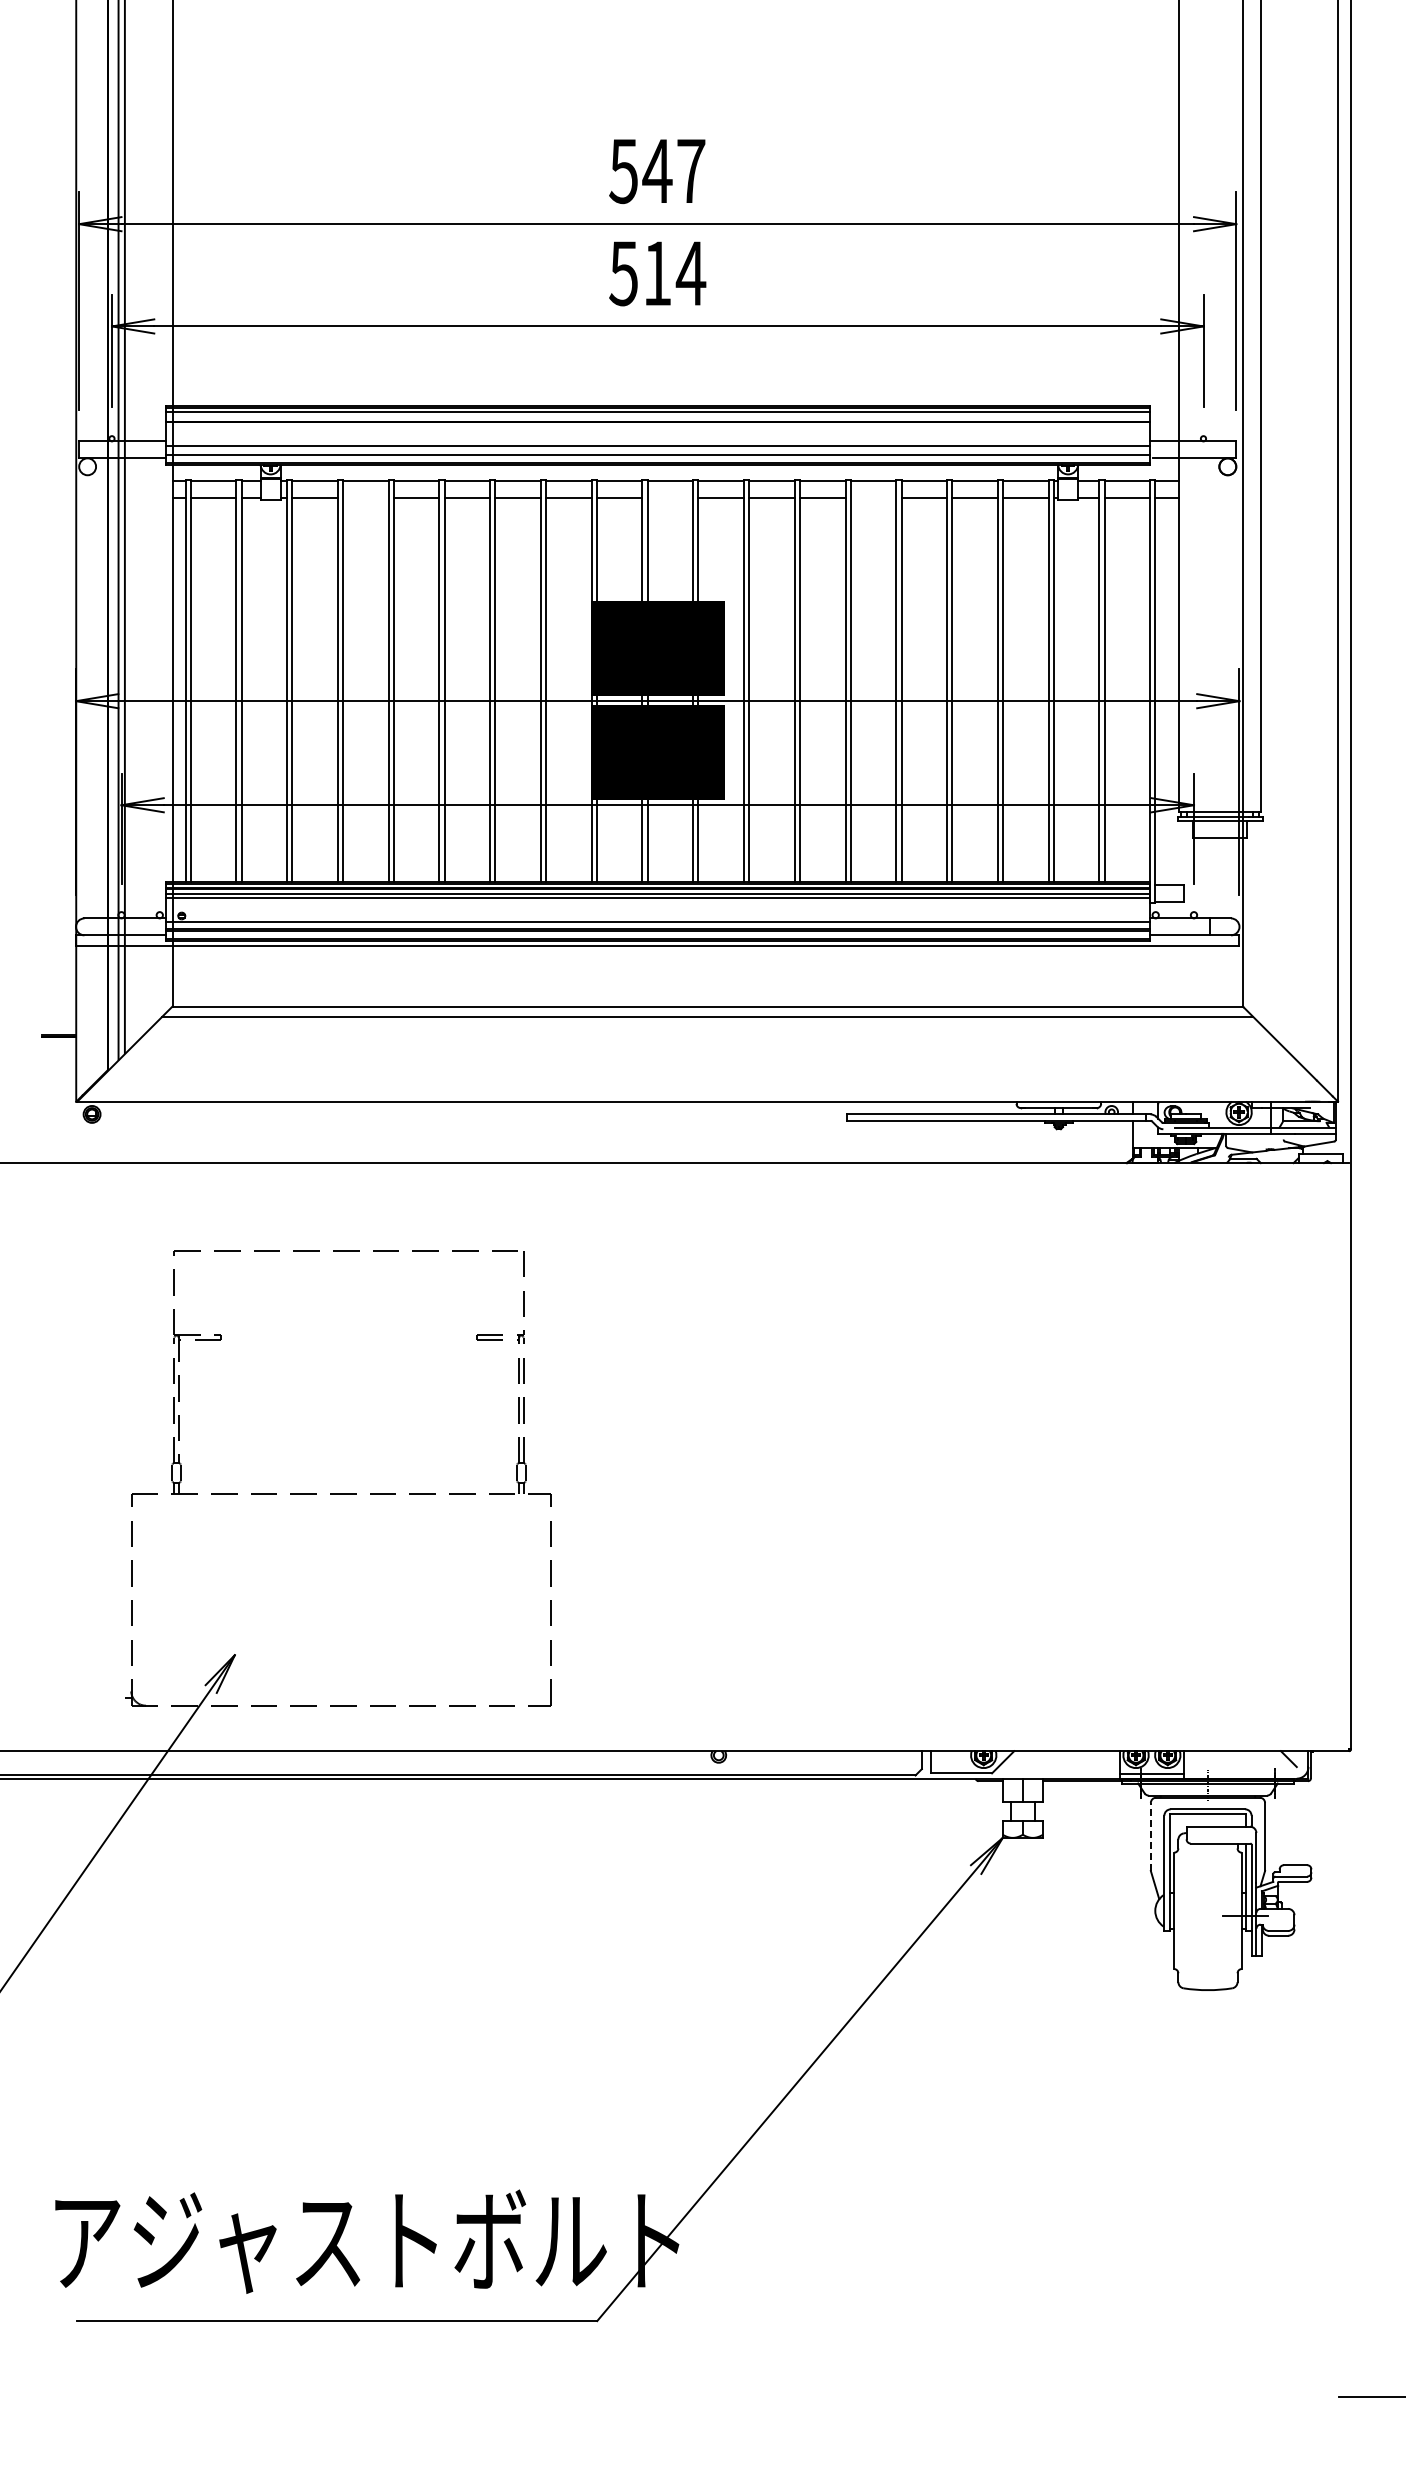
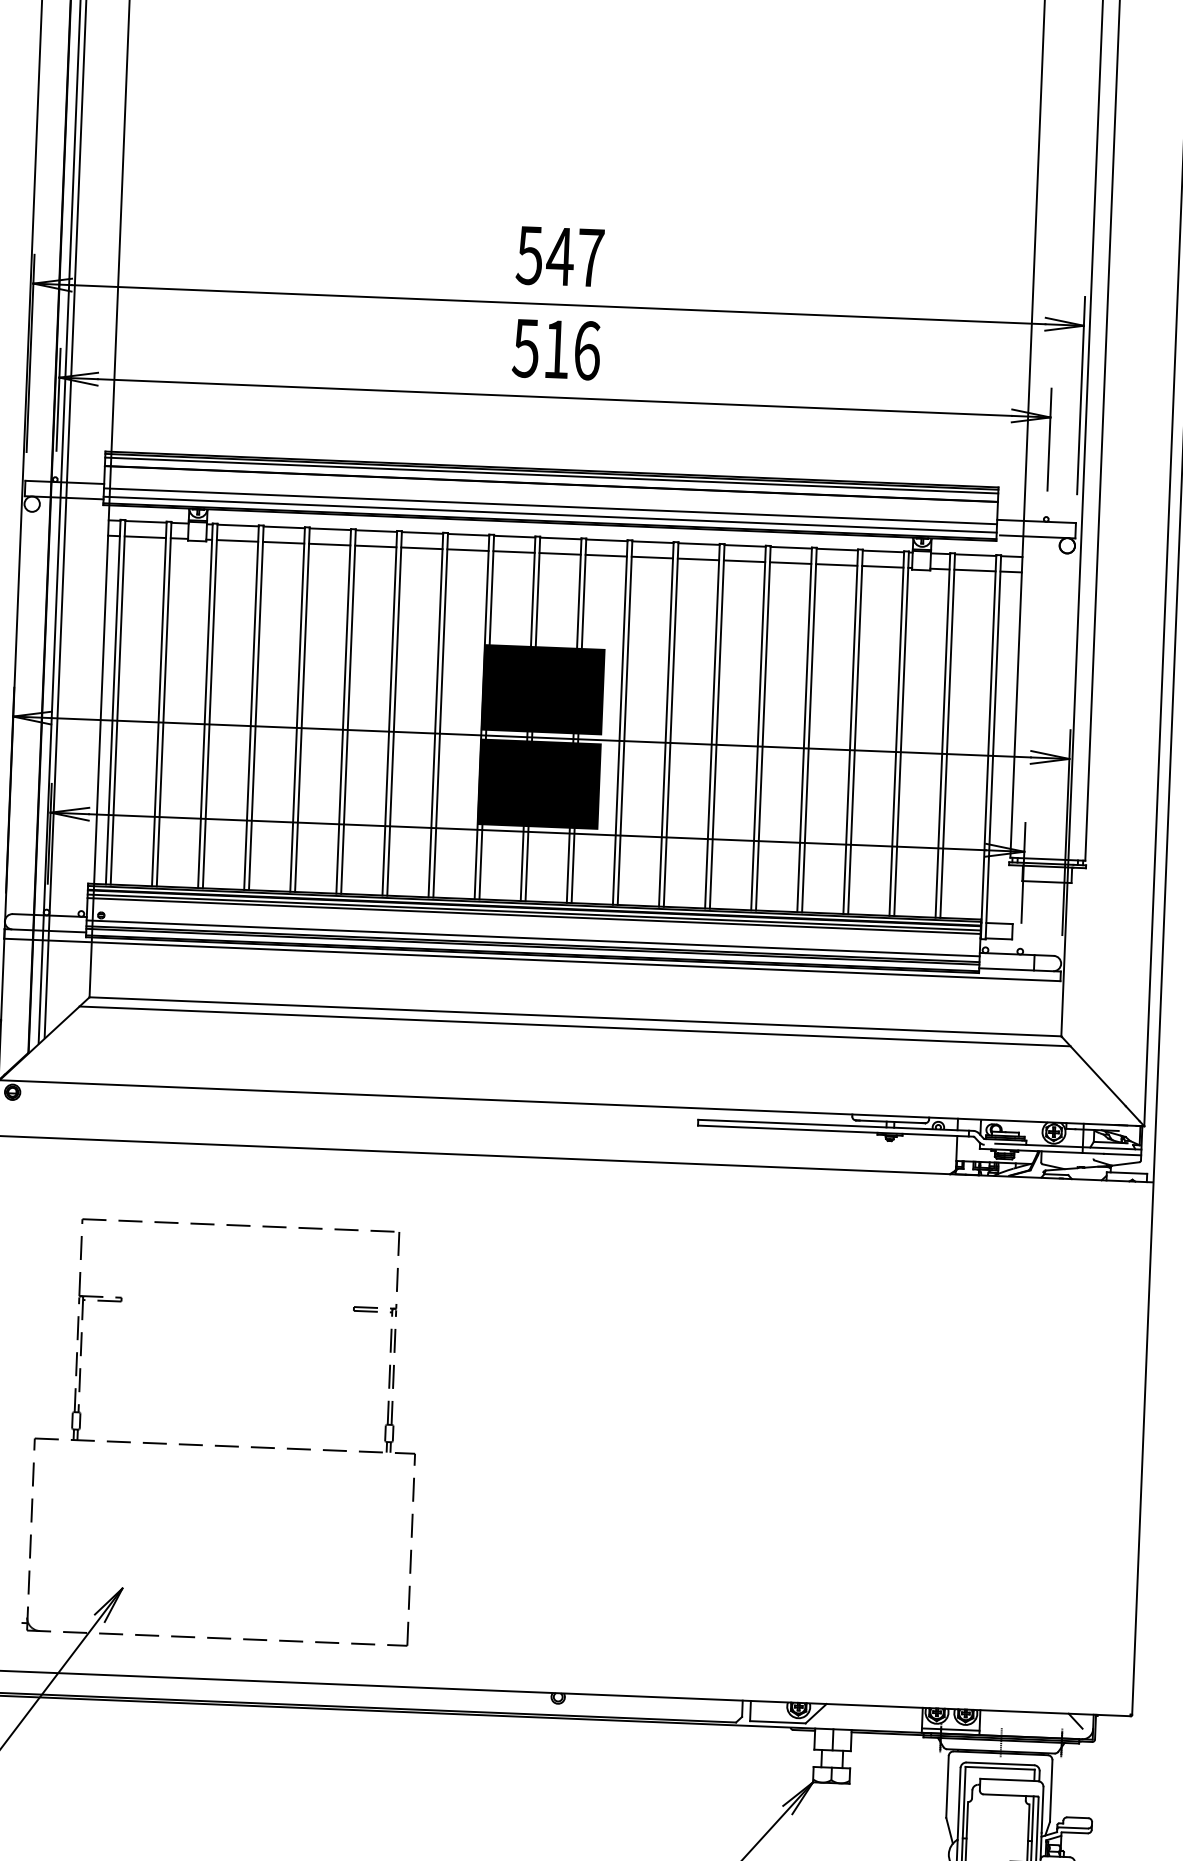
text: (690, 273) -> (586, 350), 514 -> 516
line: (365, 498) -> (283, 543), added
line: (670, 498) -> (560, 554), added
line: (873, 498) -> (744, 561), added
line: (1150, 1836) -> (947, 1786), dashed -> solid

